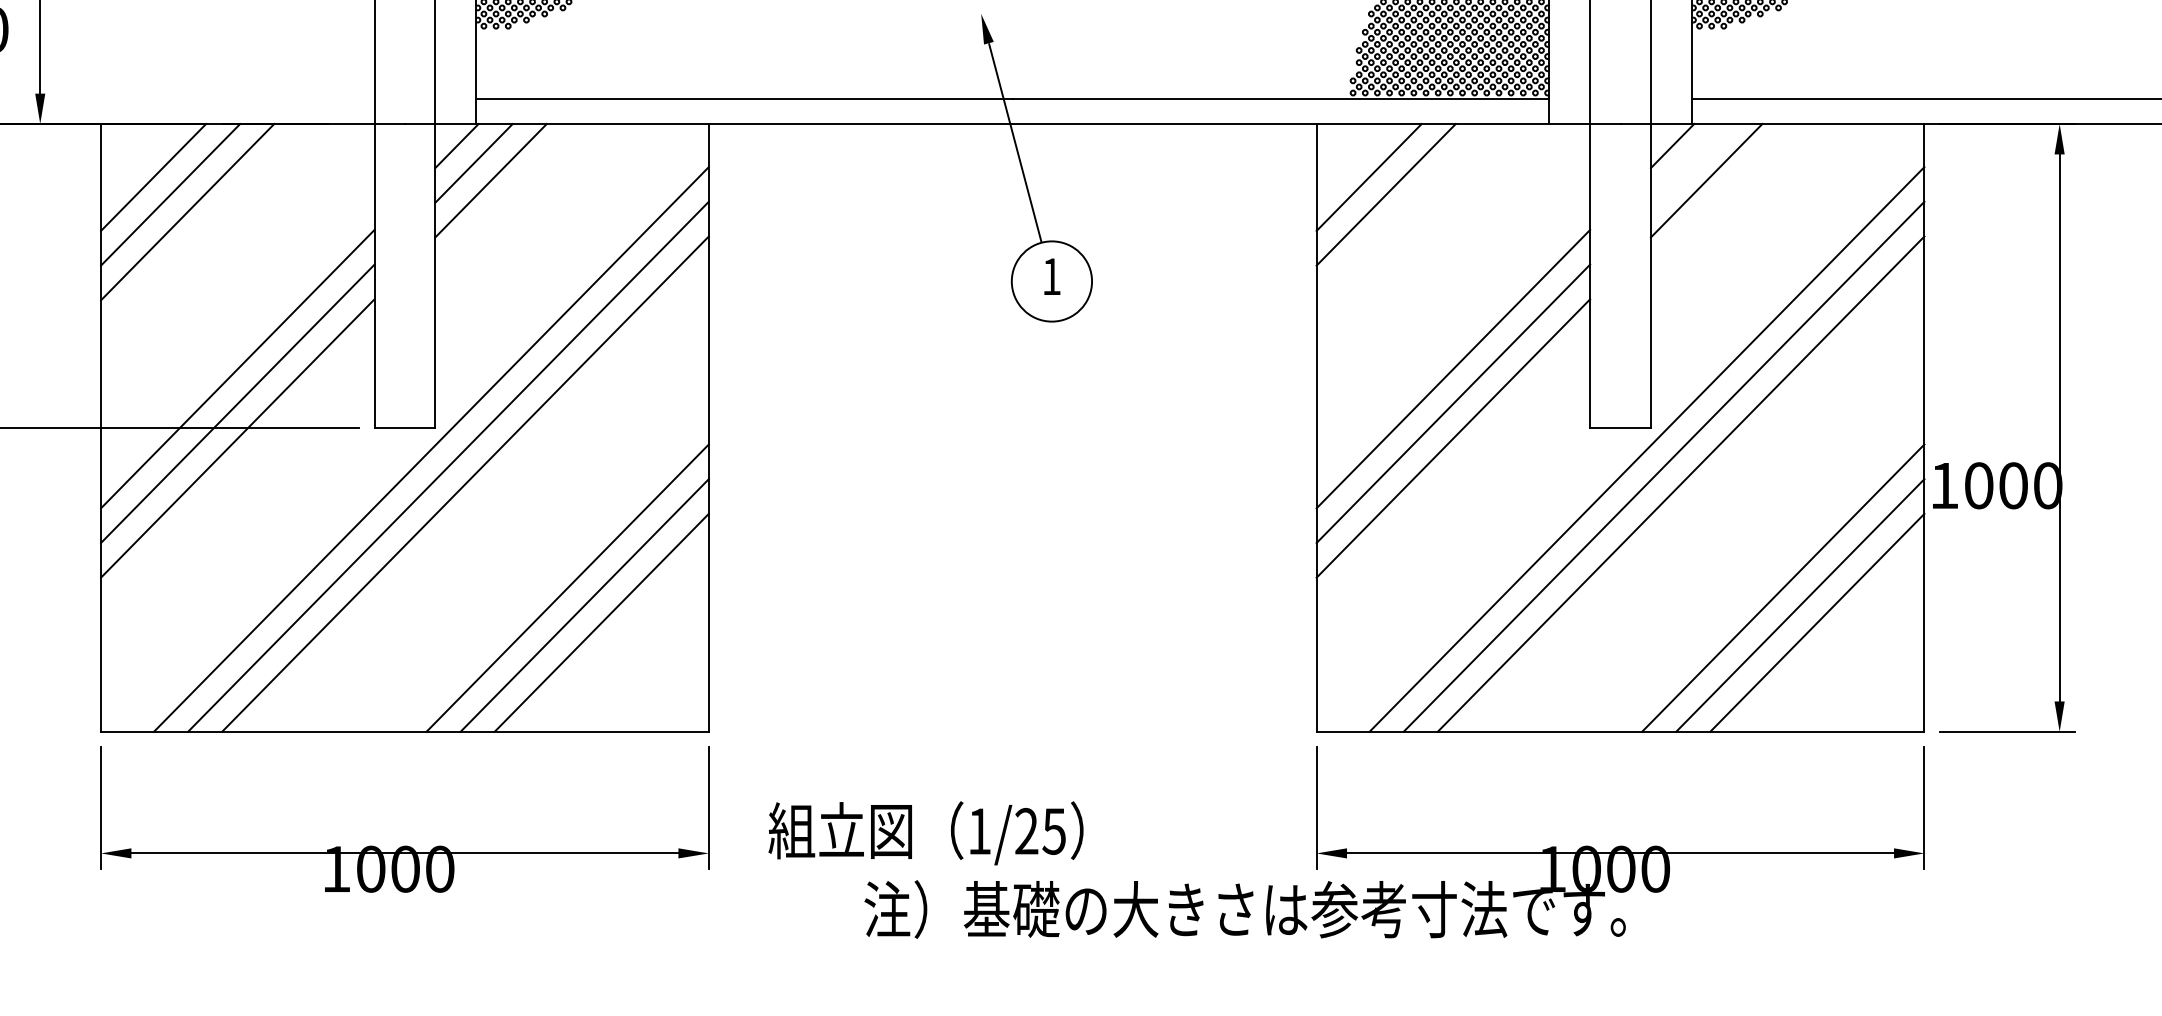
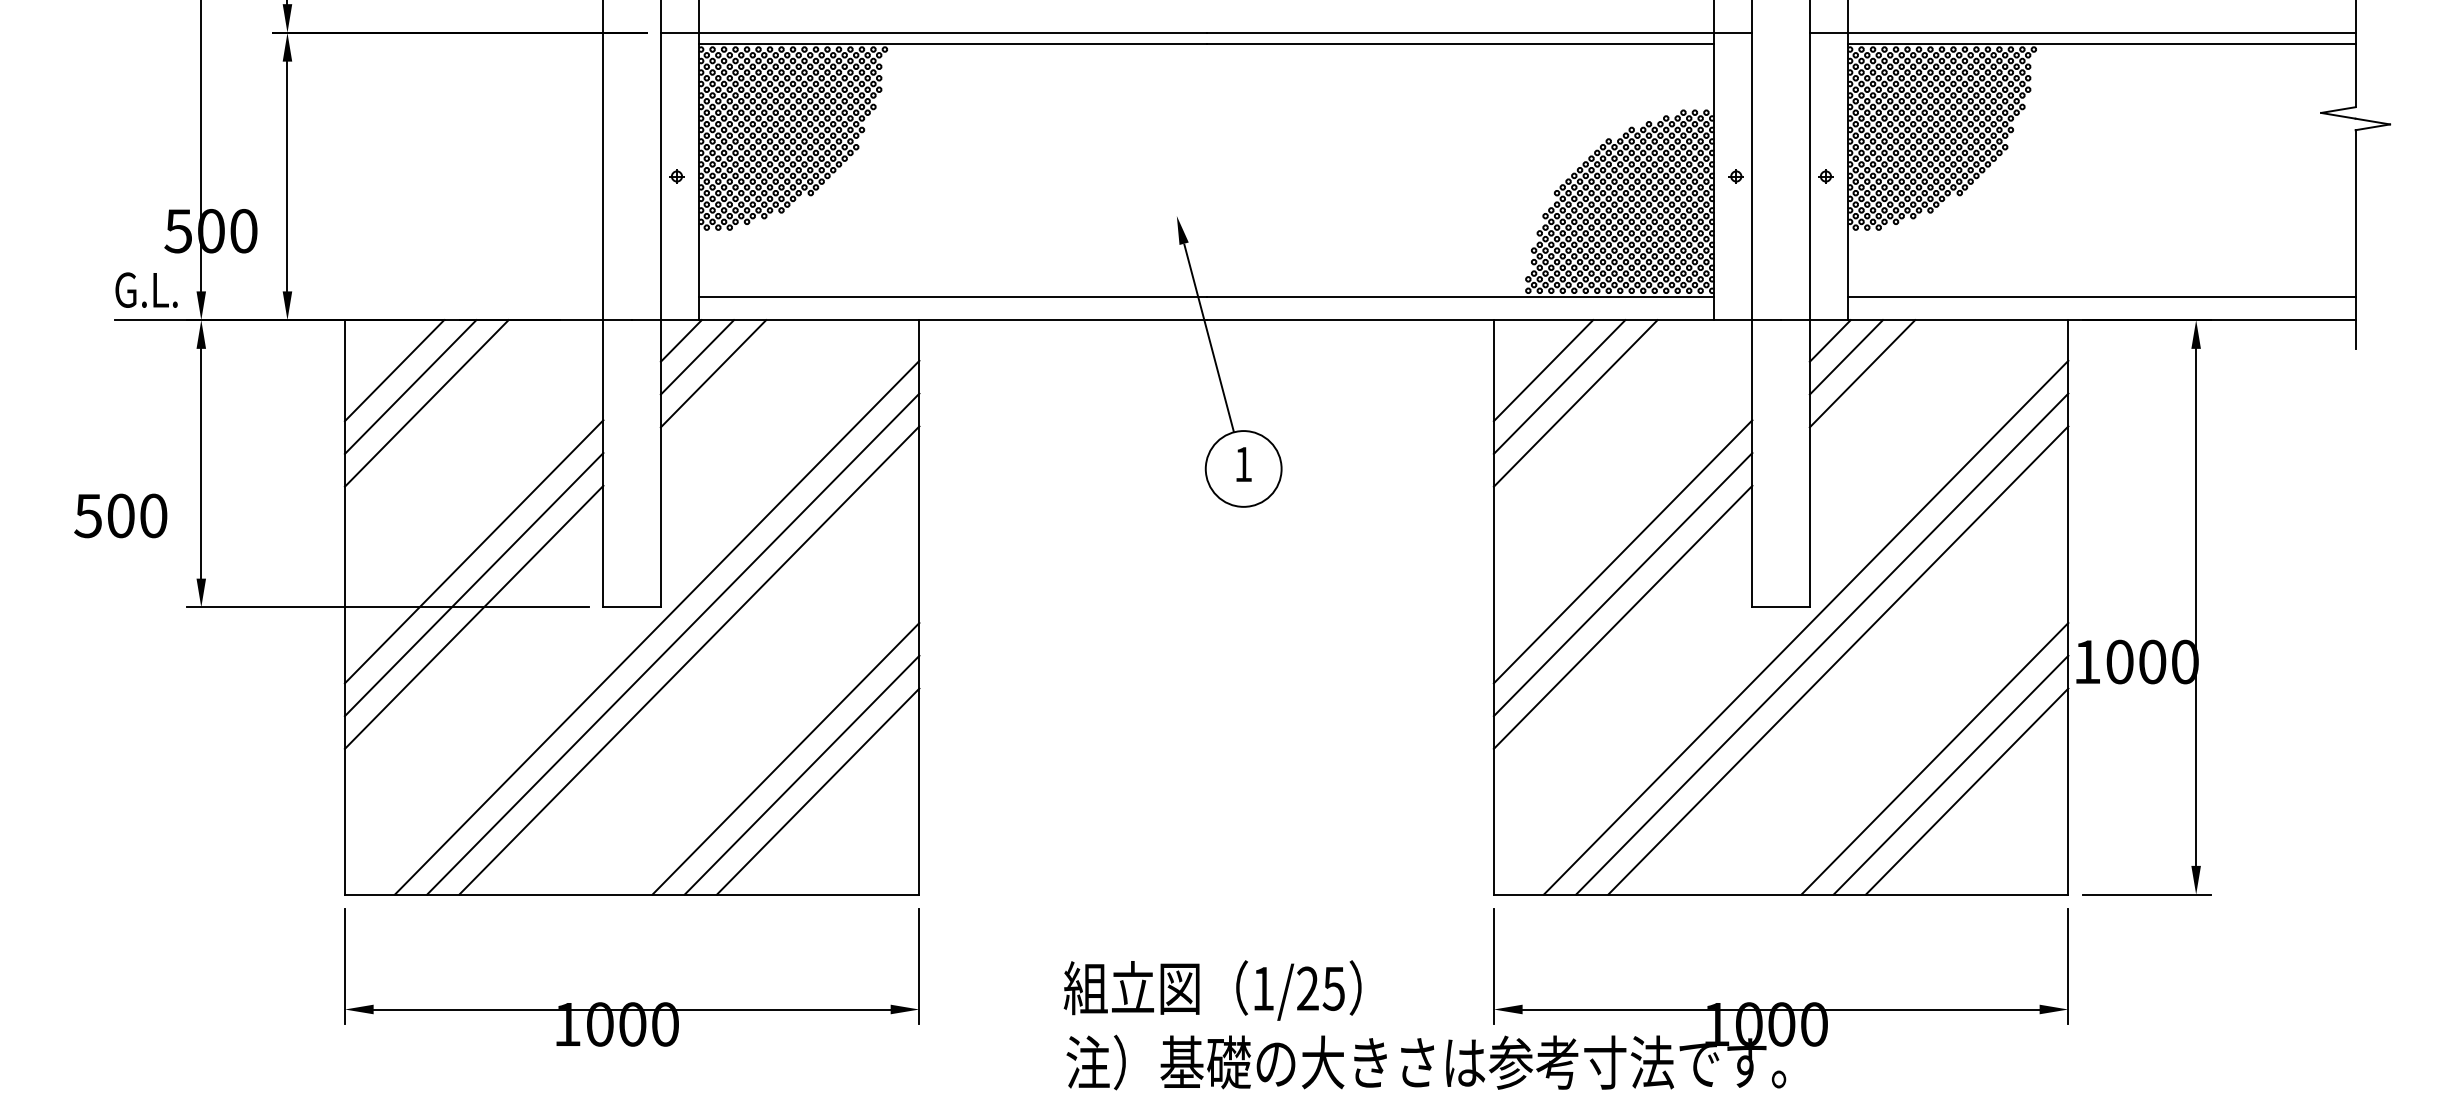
line: (1688, 163) -> (1845, 357), added
line: (1402, 212) -> (1575, 403), added
text: (925, 833) -> (1212, 990), moved

